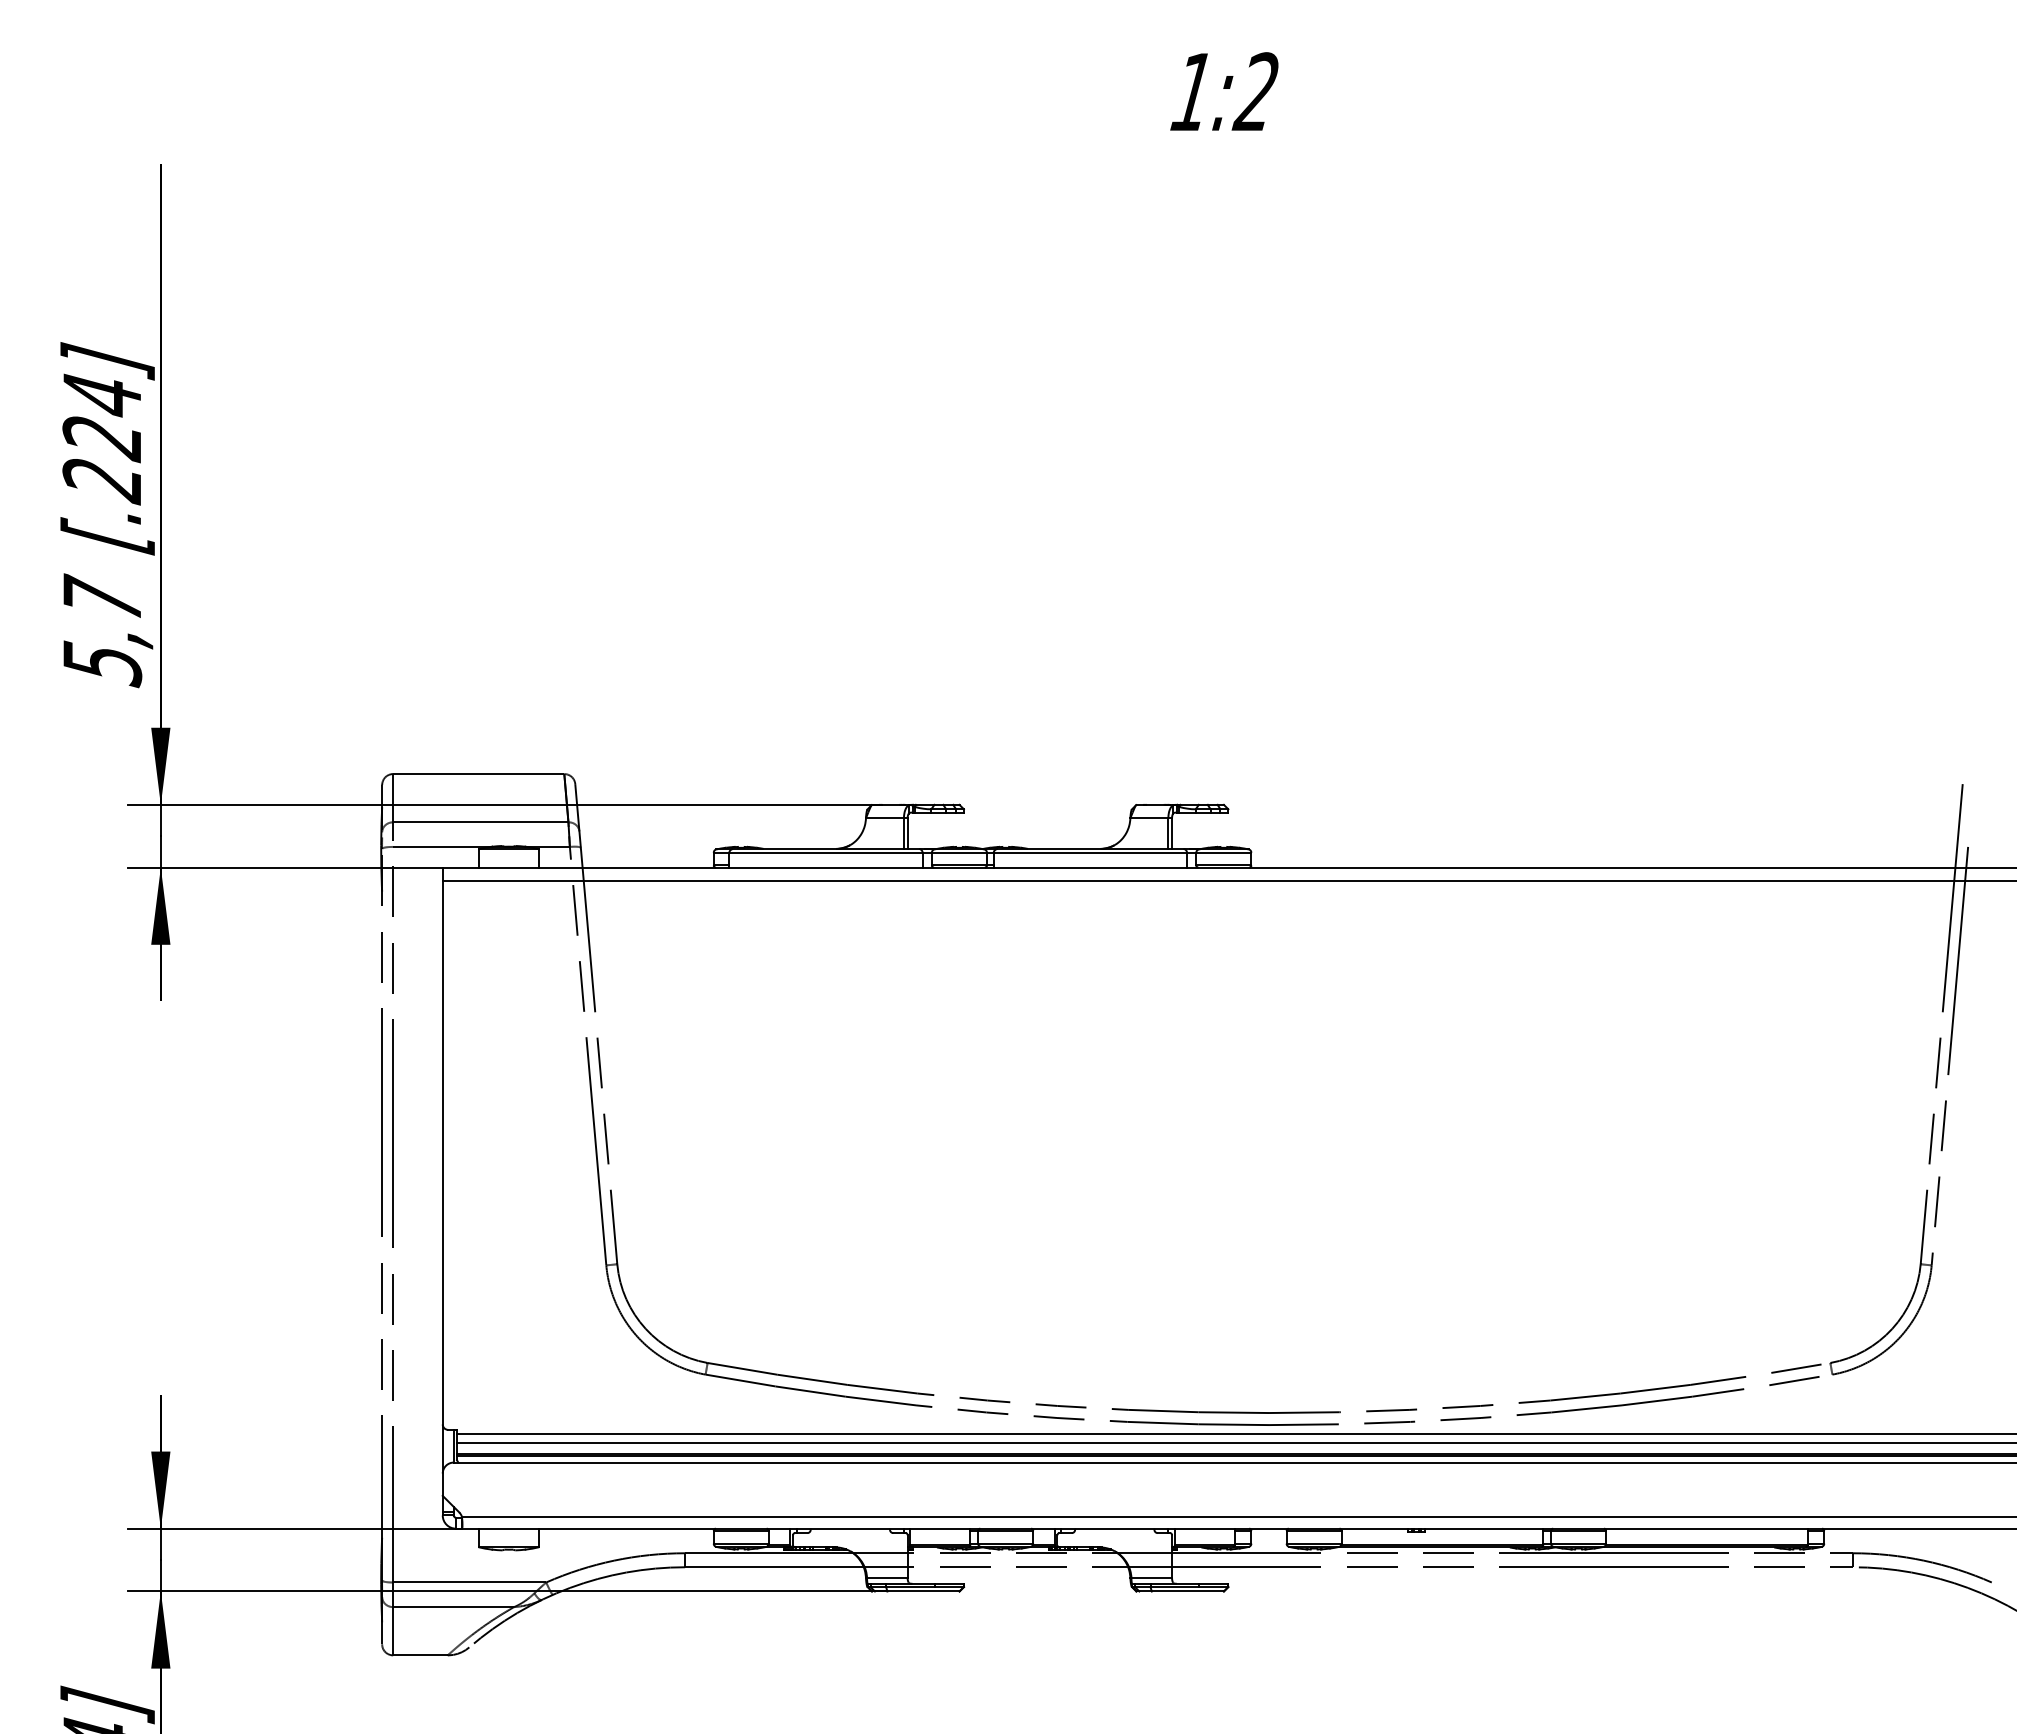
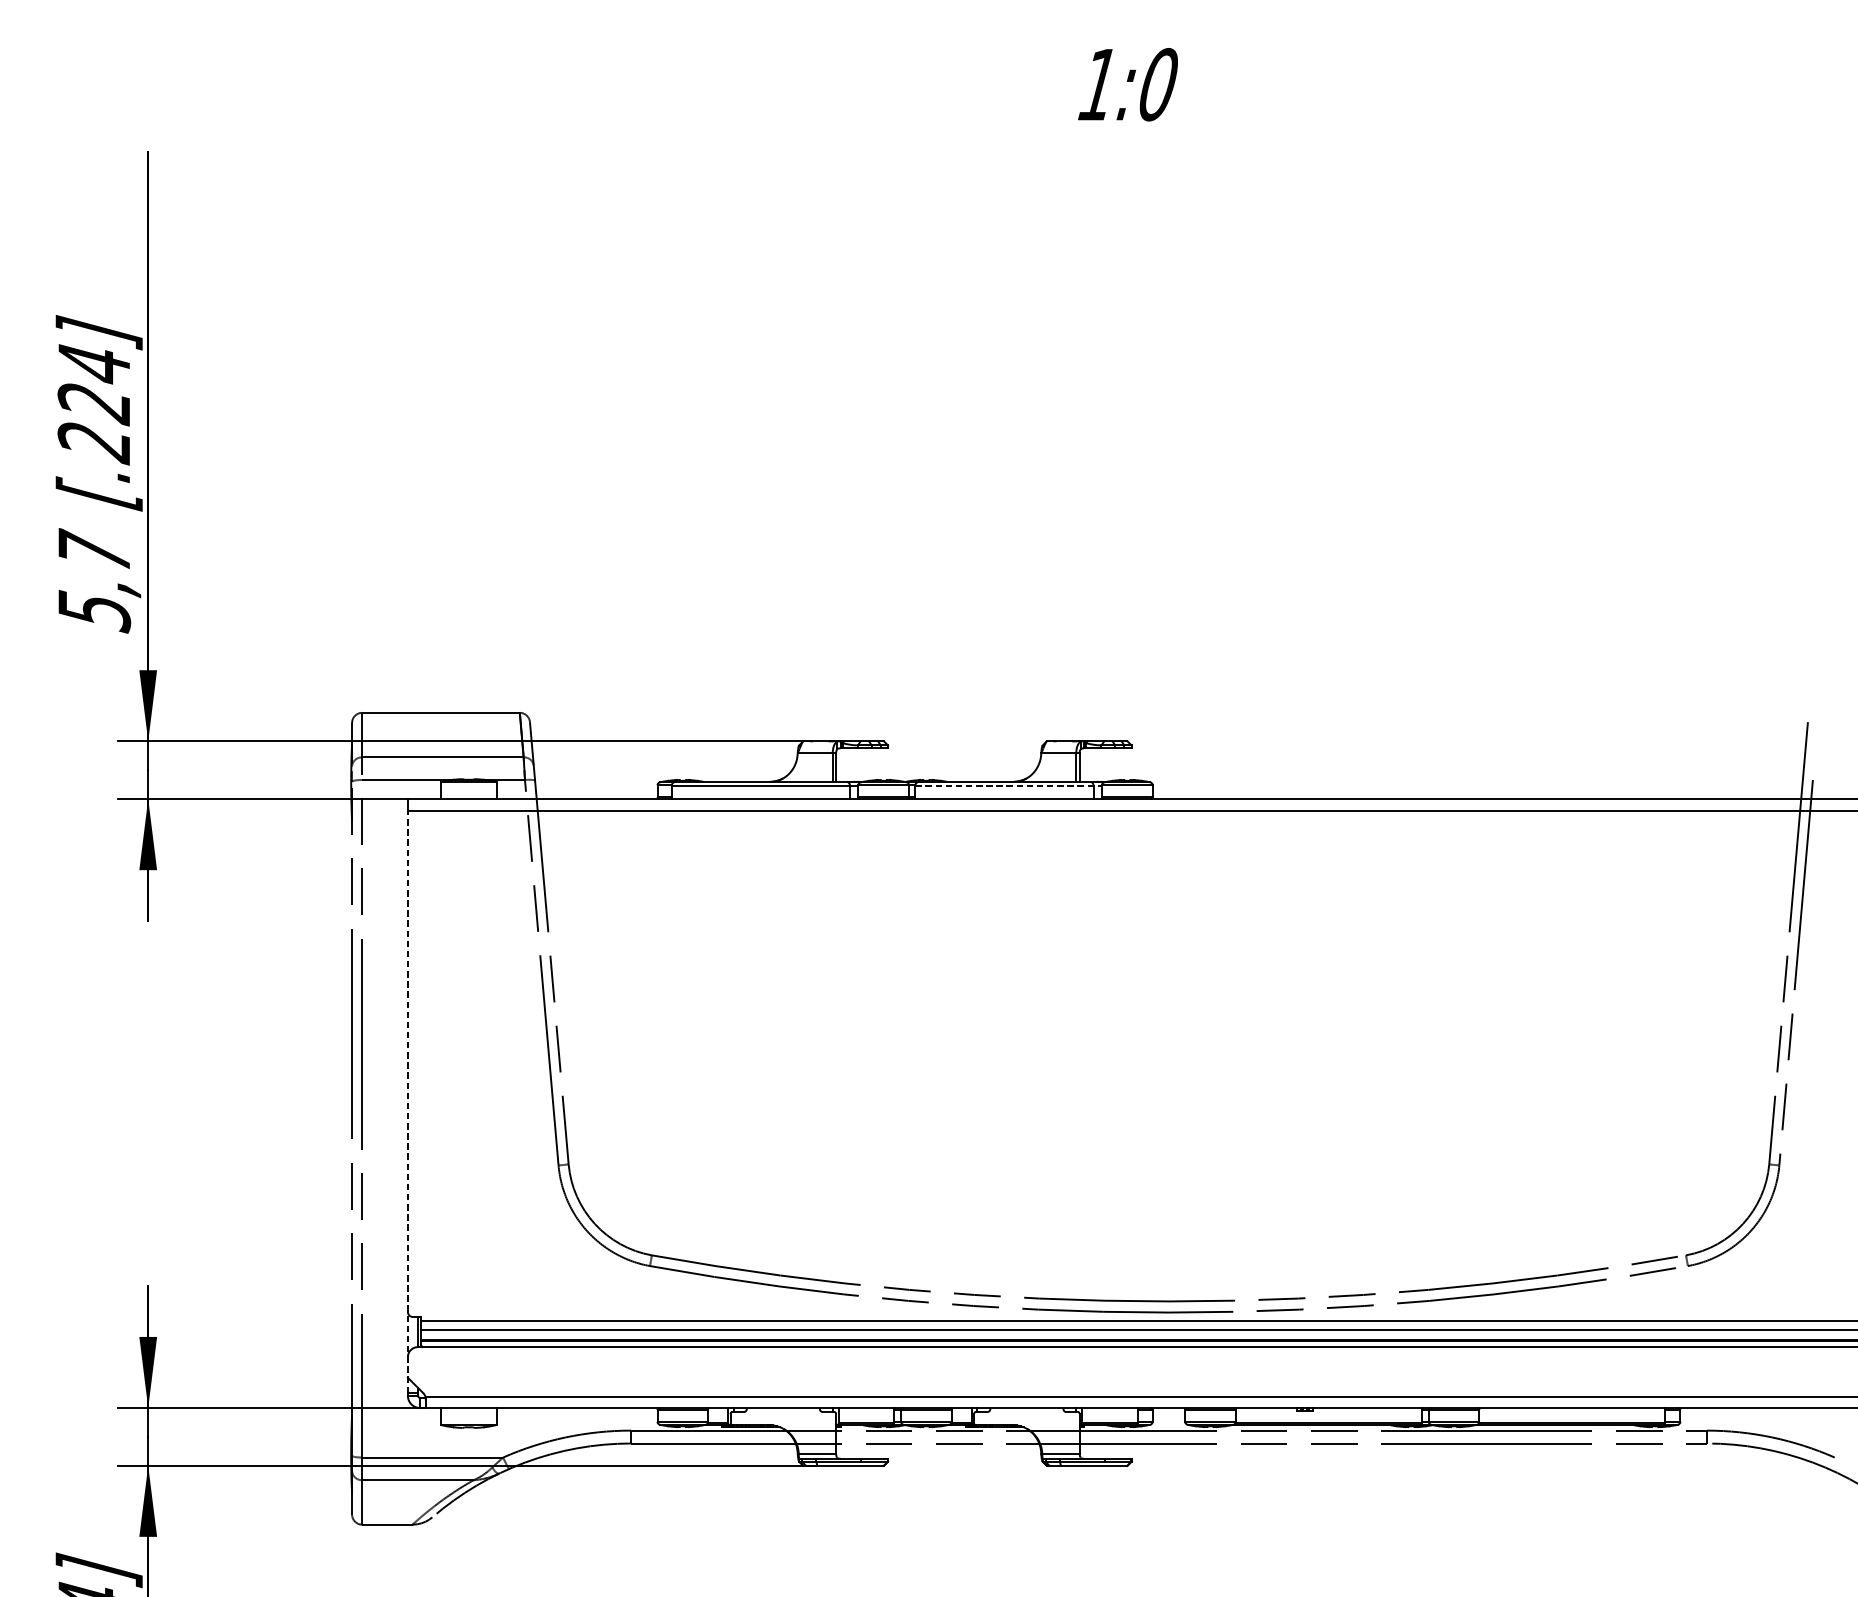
text: (1254, 92) -> (1155, 85), 1:2 -> 1:0
line: (1095, 853) -> (1009, 786), solid -> dashed
line: (442, 1196) -> (407, 1102), solid -> dashed

